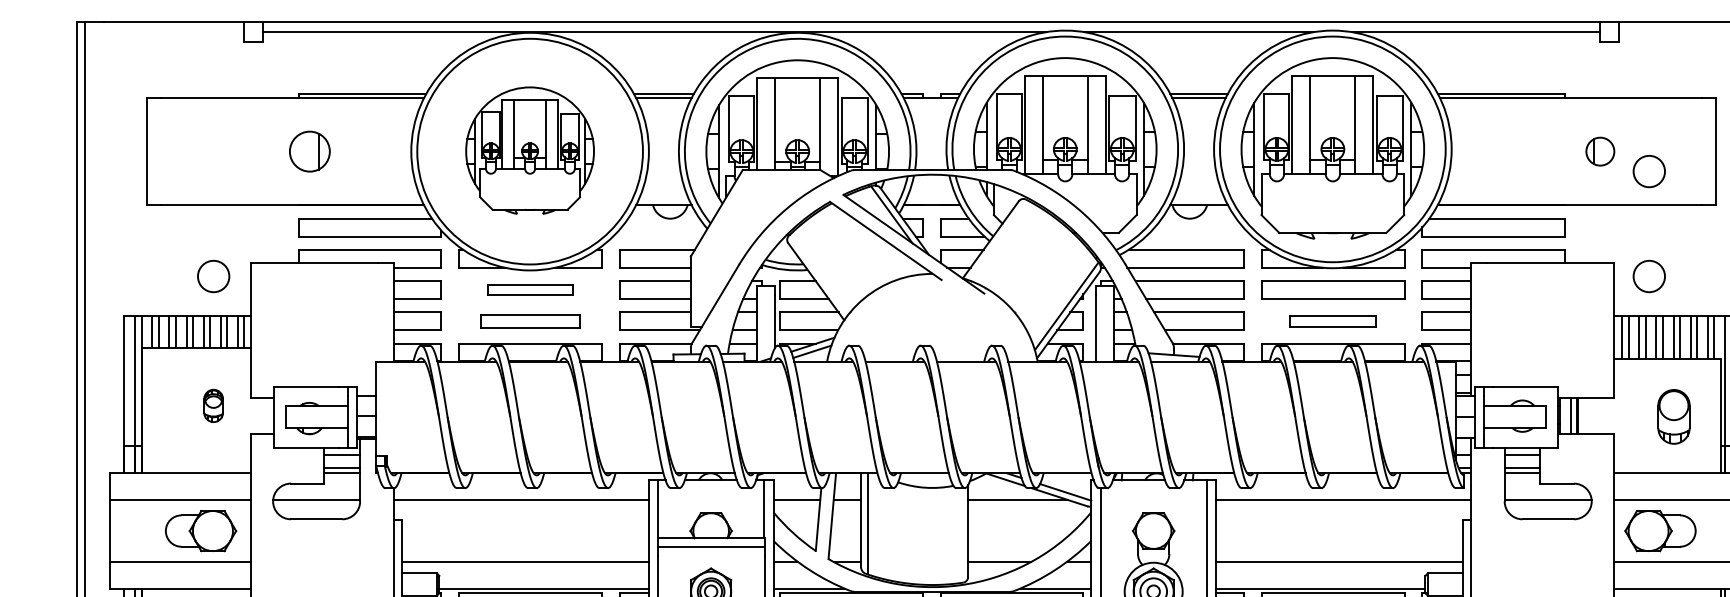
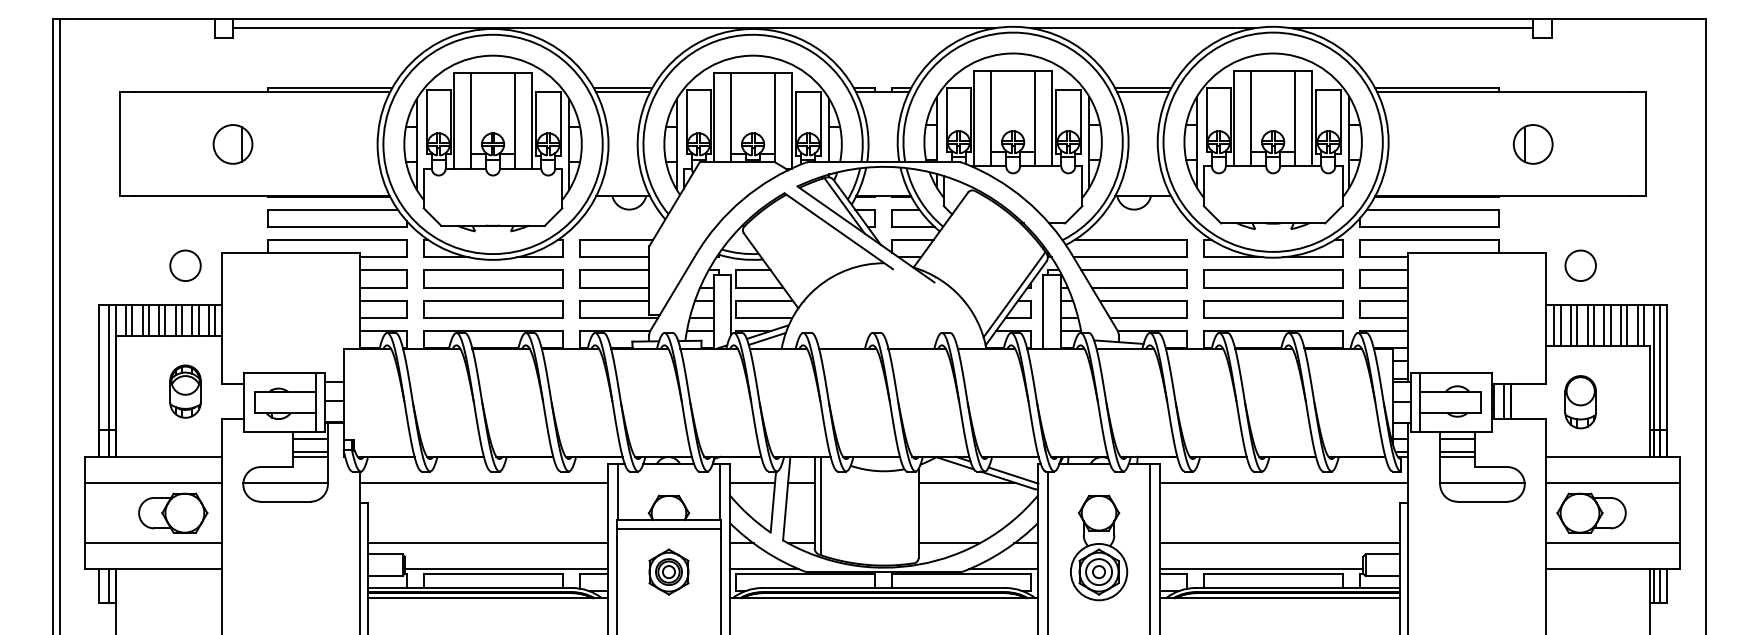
part: (529, 150) -> (492, 143), size x1.43
part: (309, 151) -> (232, 144), moved
part: (1599, 151) -> (1532, 144), size x1.43
circle: (1649, 171) -> (1580, 163), removed
part: (530, 289) -> (493, 278), size x1.67
part: (530, 321) -> (493, 309), size x1.43
part: (1333, 321) -> (1273, 309), size x1.67
part: (213, 405) -> (185, 391), size x1.67
part: (1673, 417) -> (1580, 402), moved

